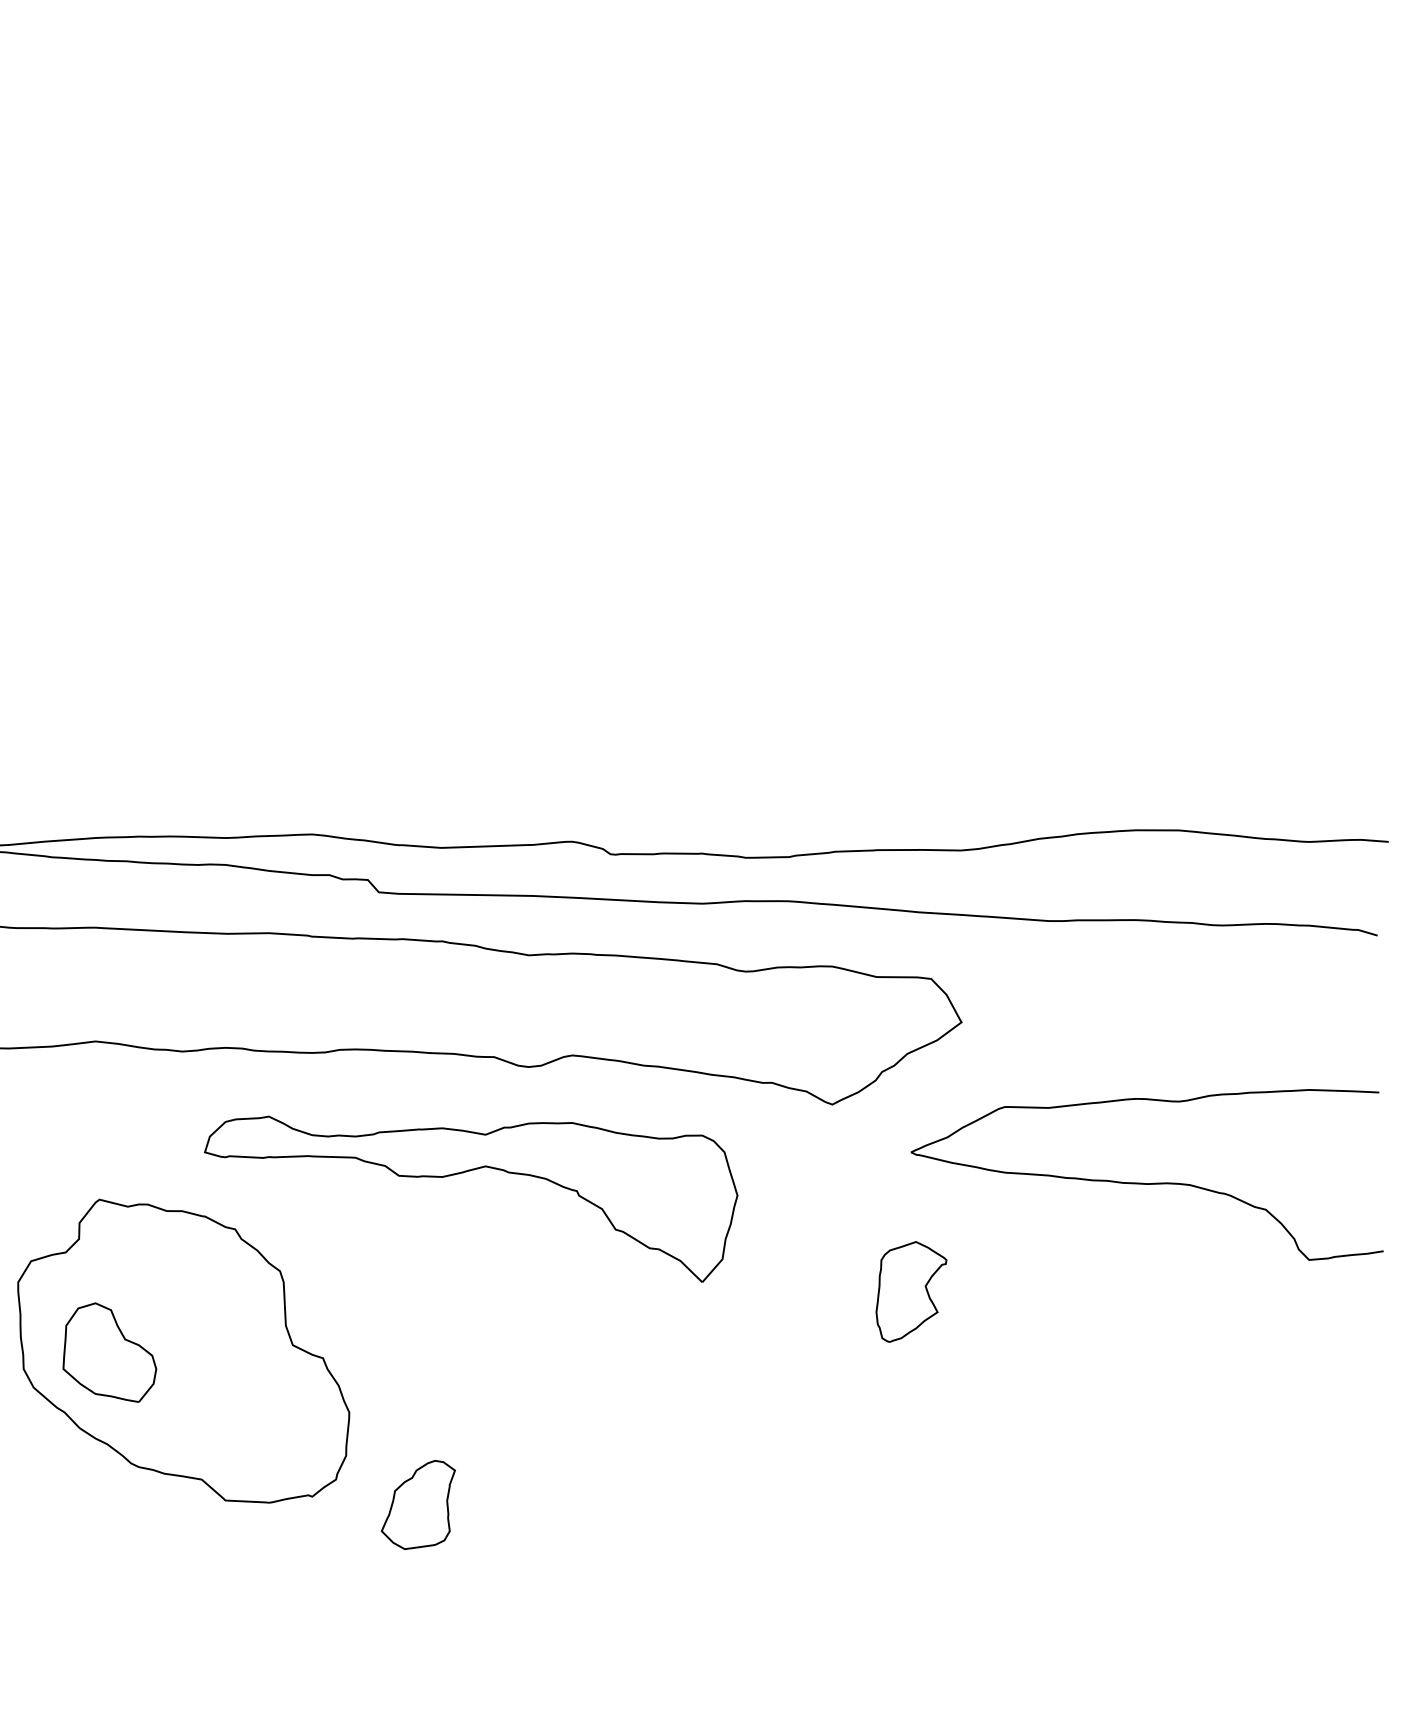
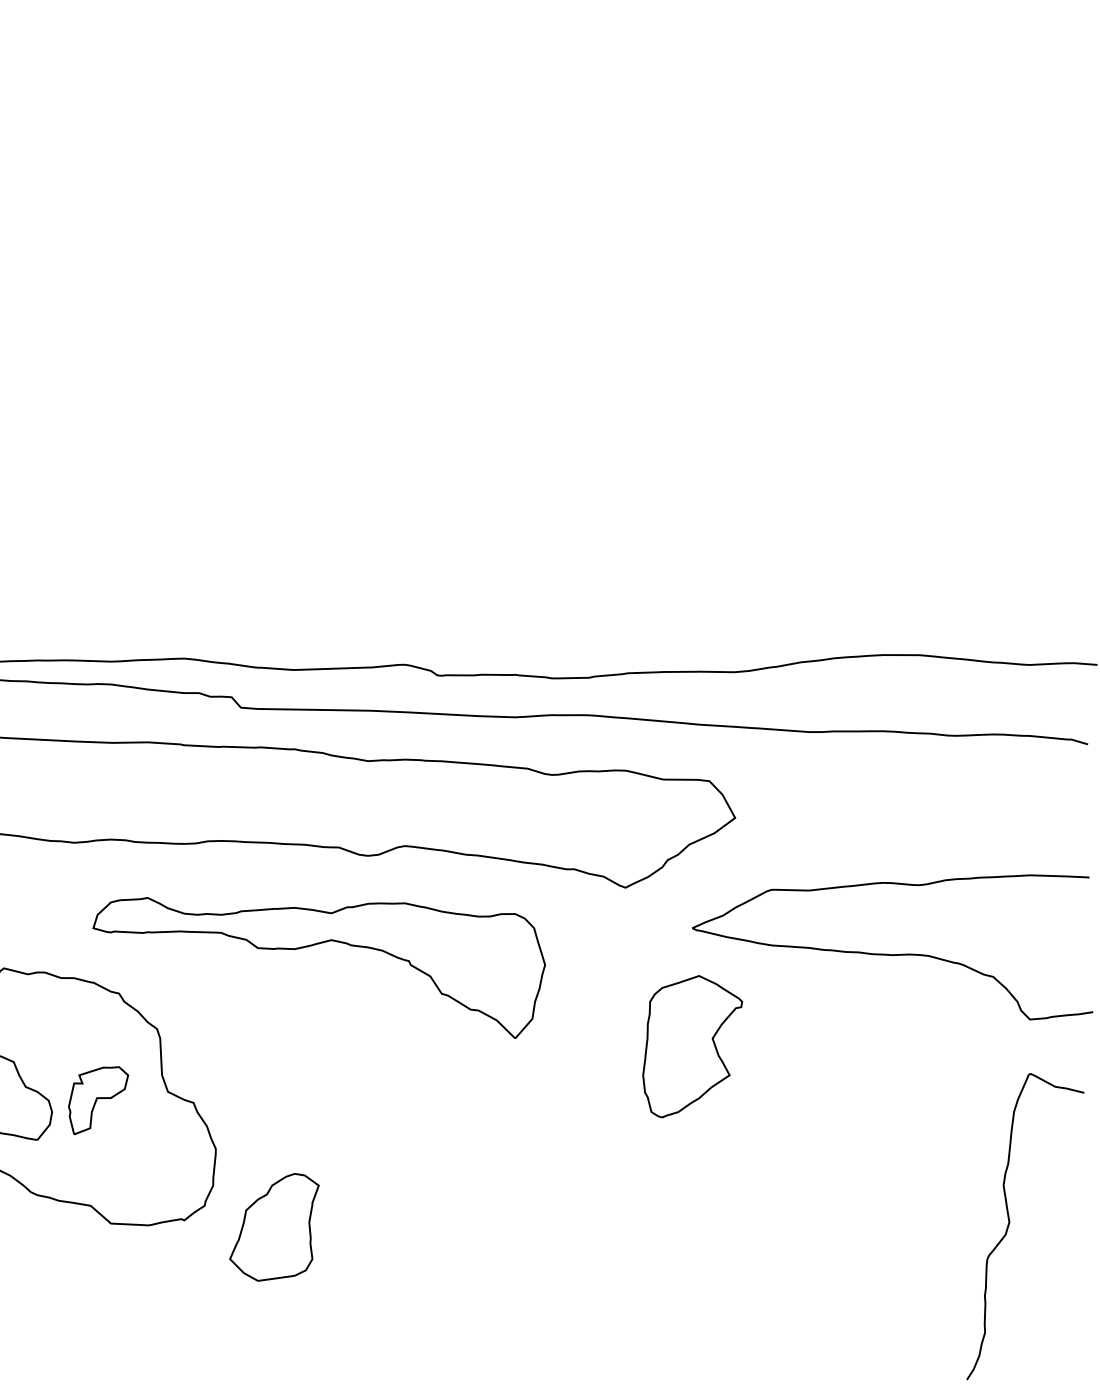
part: (911, 1291) -> (692, 1046), size x1.67
part: (210, 1355) -> (98, 1100), added
curve: (1285, 1501) -> (1009, 1224), added
part: (418, 1504) -> (274, 1226), size x1.43

